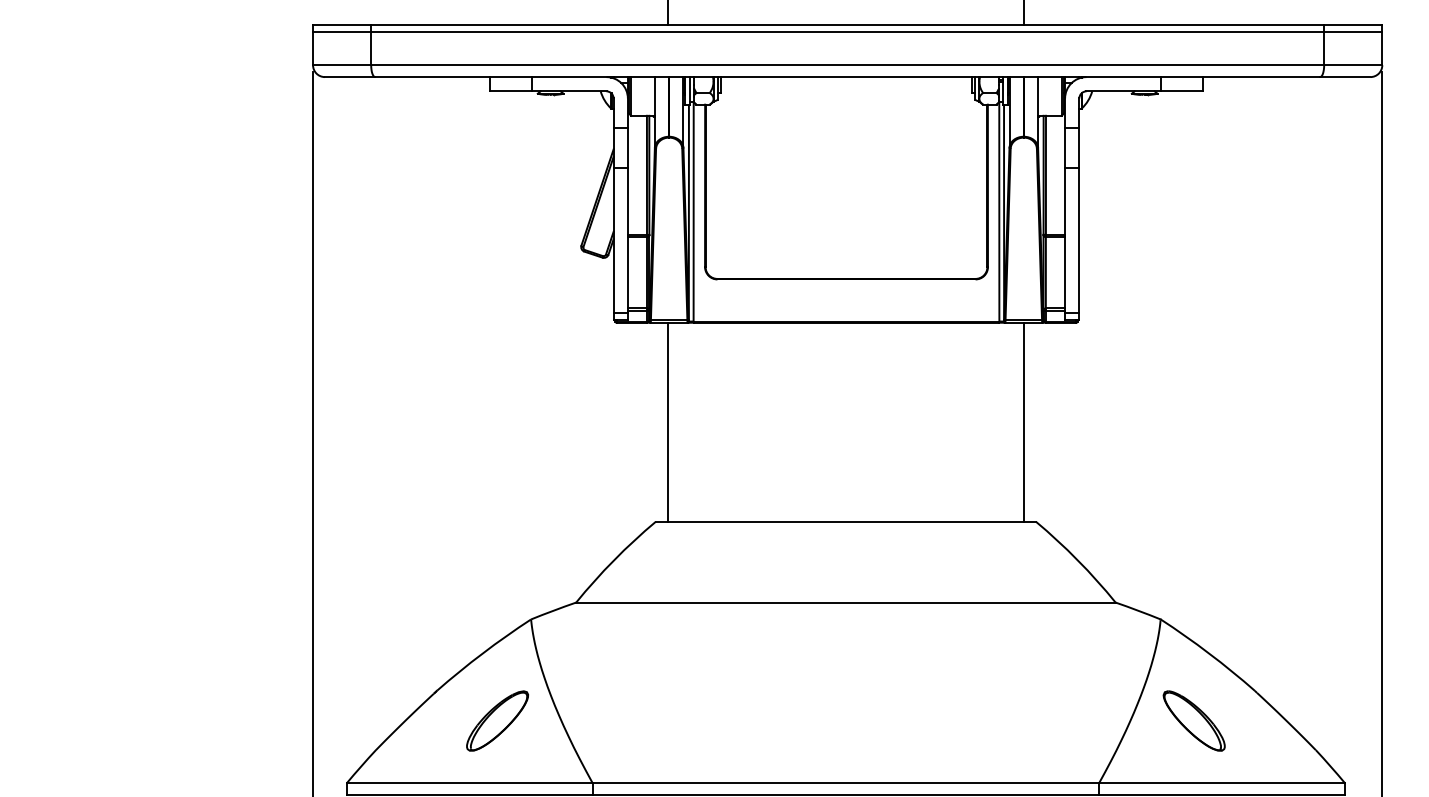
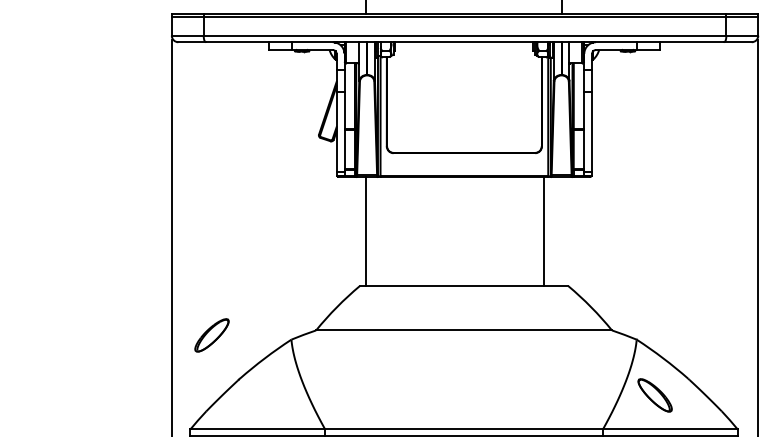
line: (1023, 422) -> (543, 231), moved
part: (496, 721) -> (211, 335), moved

